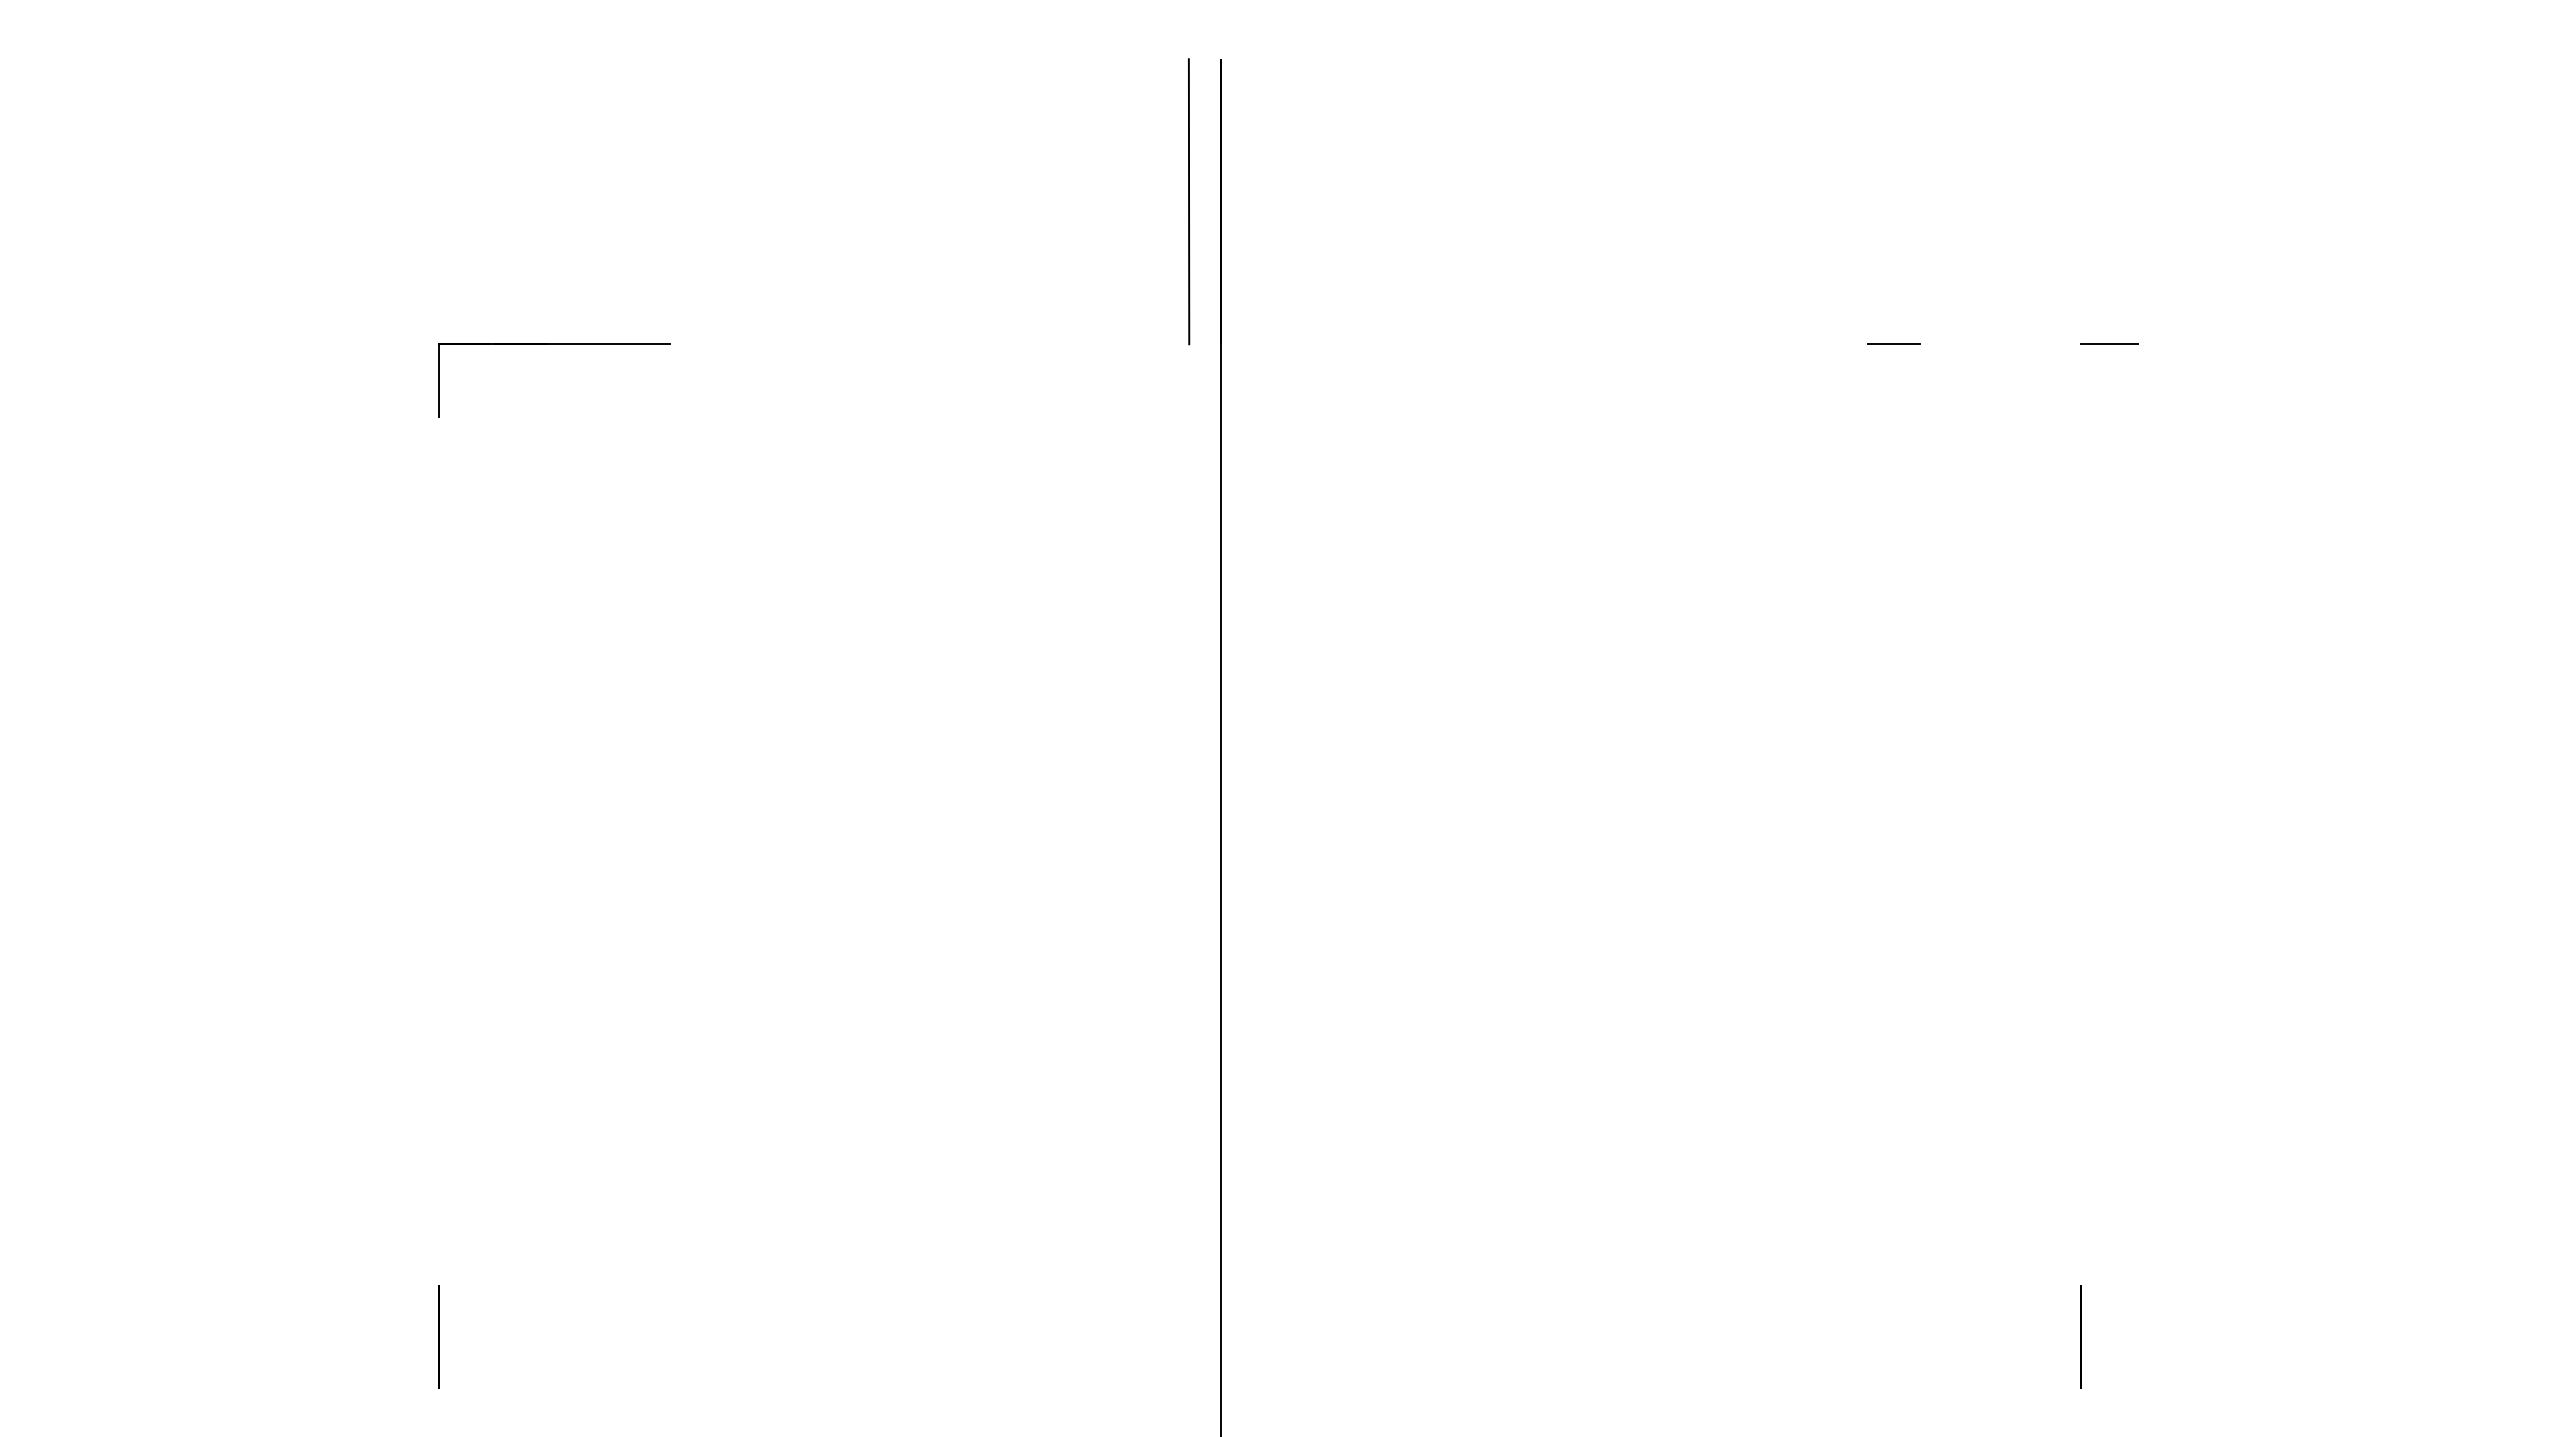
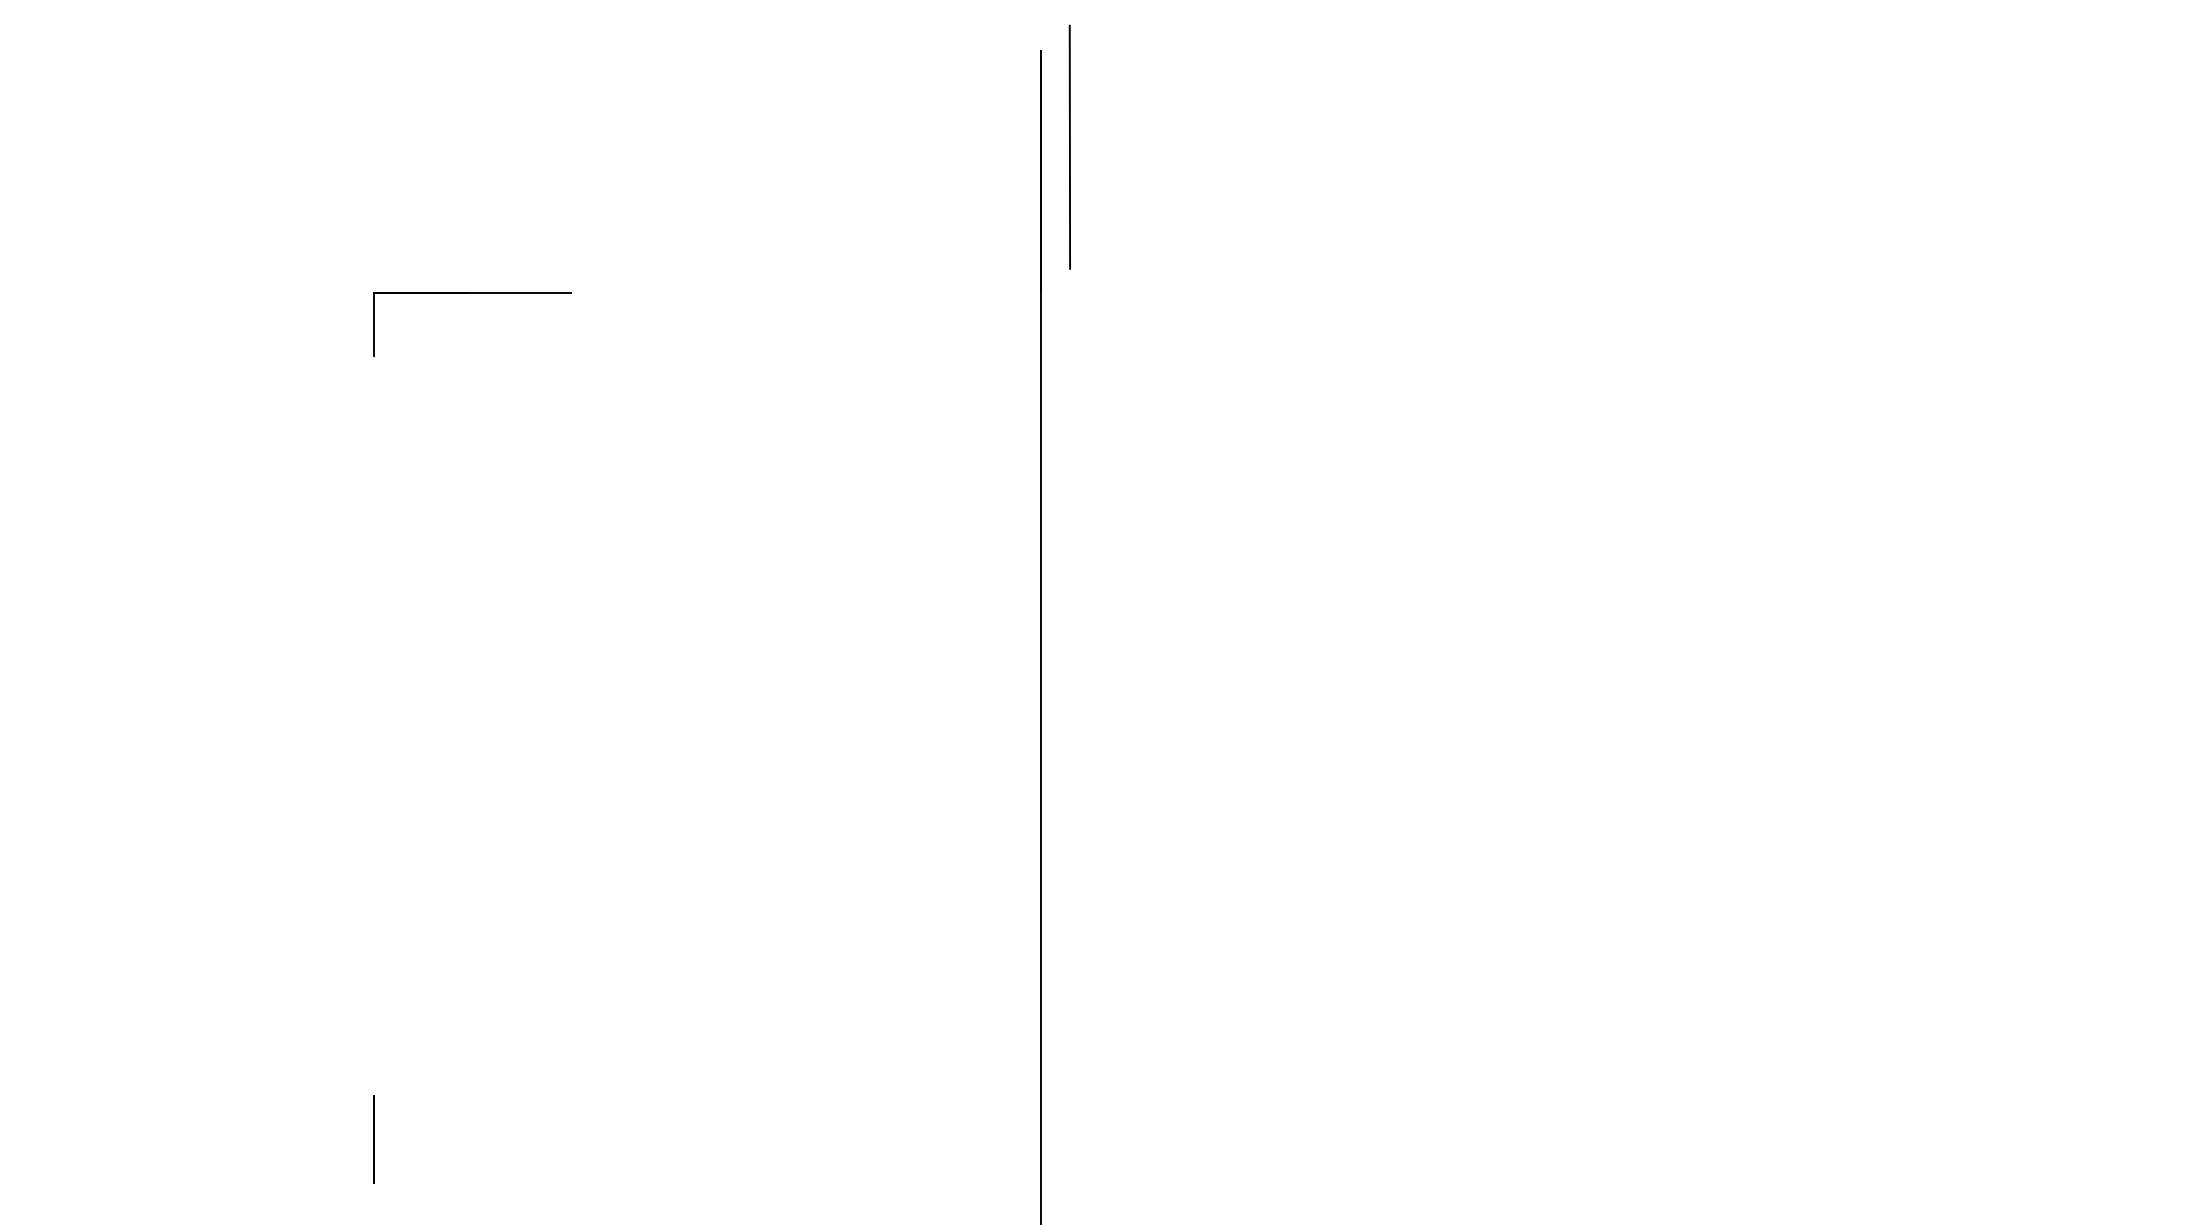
line: (1189, 201) -> (1070, 147), moved
line: (2109, 343) -> (1798, 292), removed
line: (1893, 344) -> (1614, 293), removed
line: (2080, 1336) -> (1773, 1139), removed

